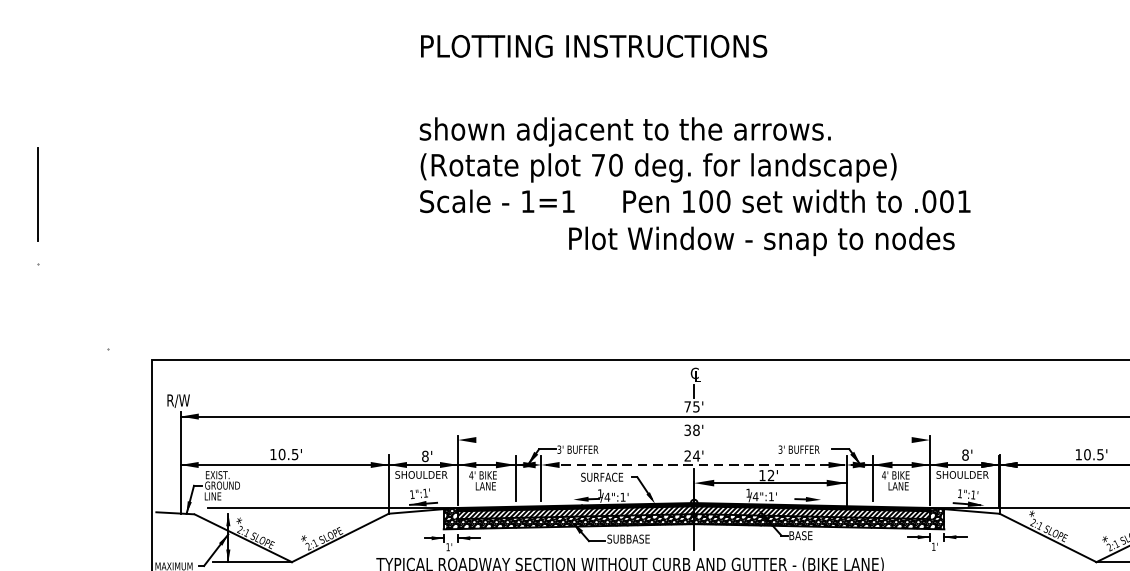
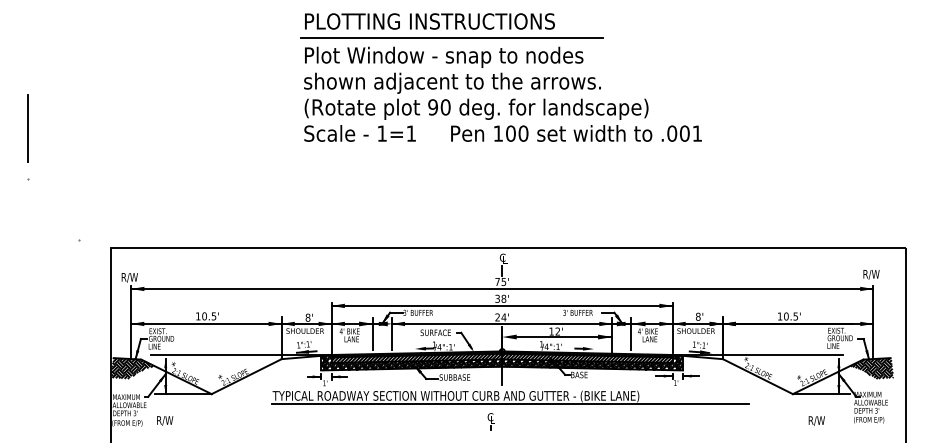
line: (623, 68) -> (451, 37), added
text: (597, 165) -> (432, 107), 70 -> 90
text: (762, 240) -> (444, 56), moved
line: (693, 439) -> (501, 305), added
line: (700, 464) -> (506, 323), dashed -> solid
hatch: (182, 526) -> (132, 368), added

